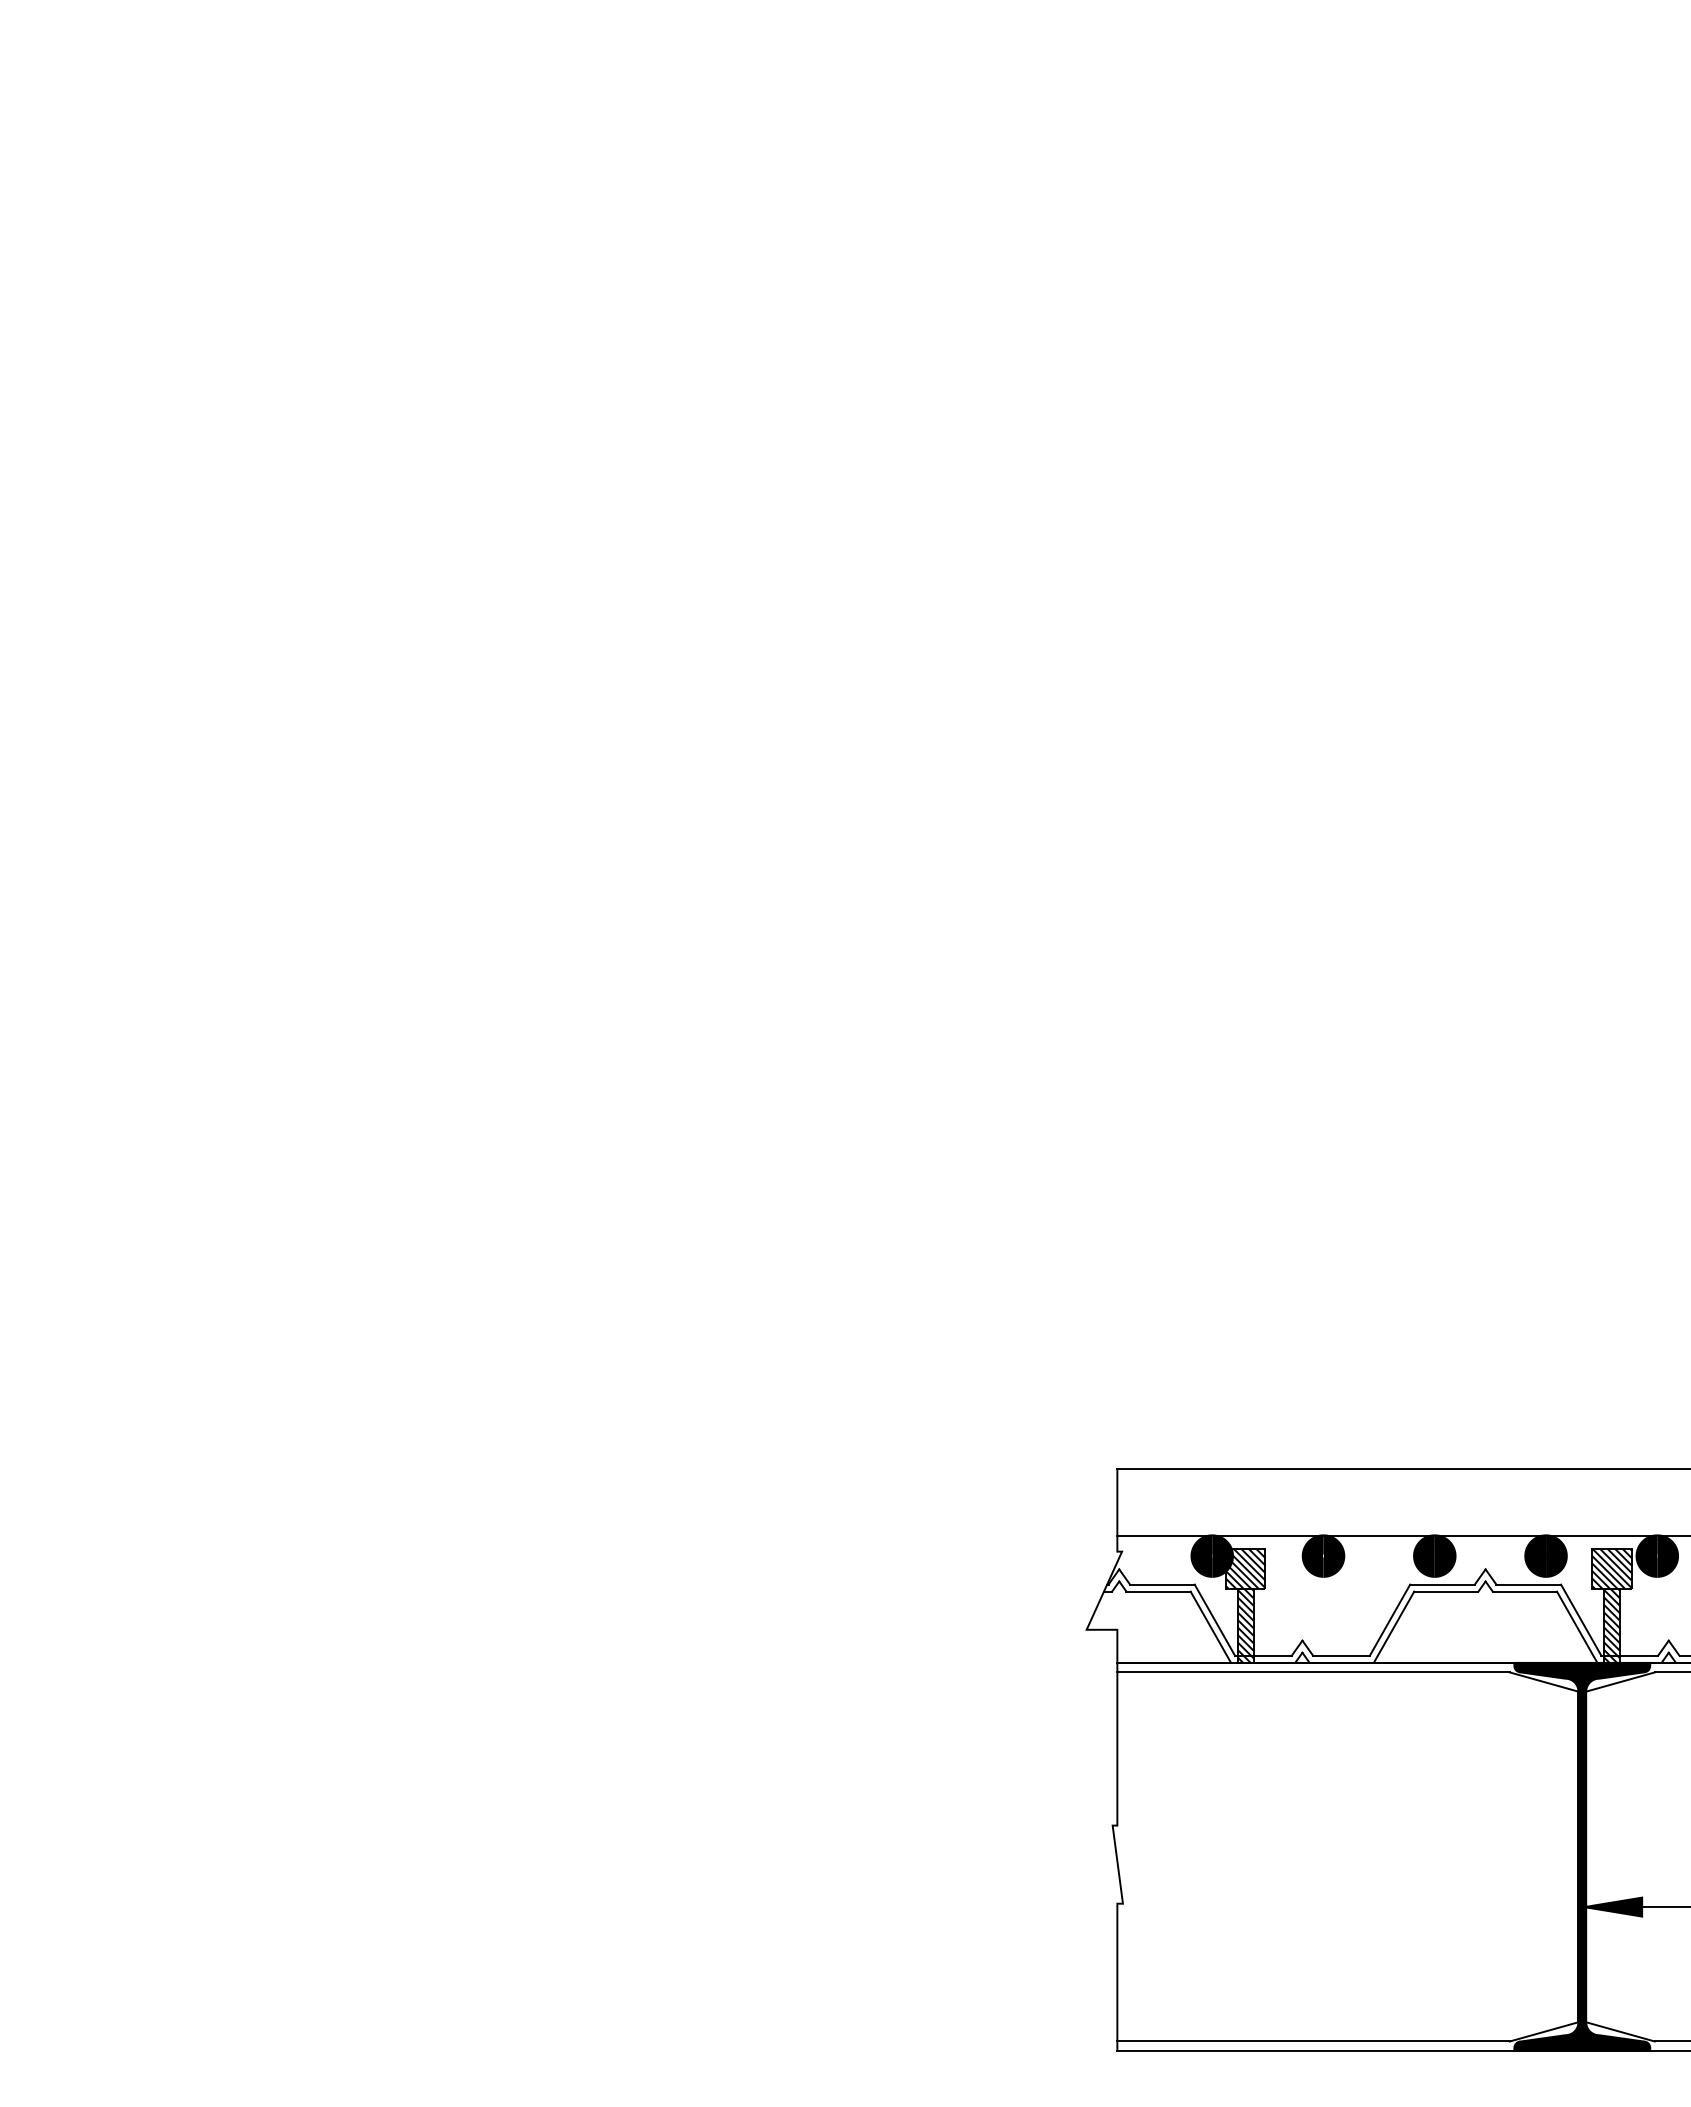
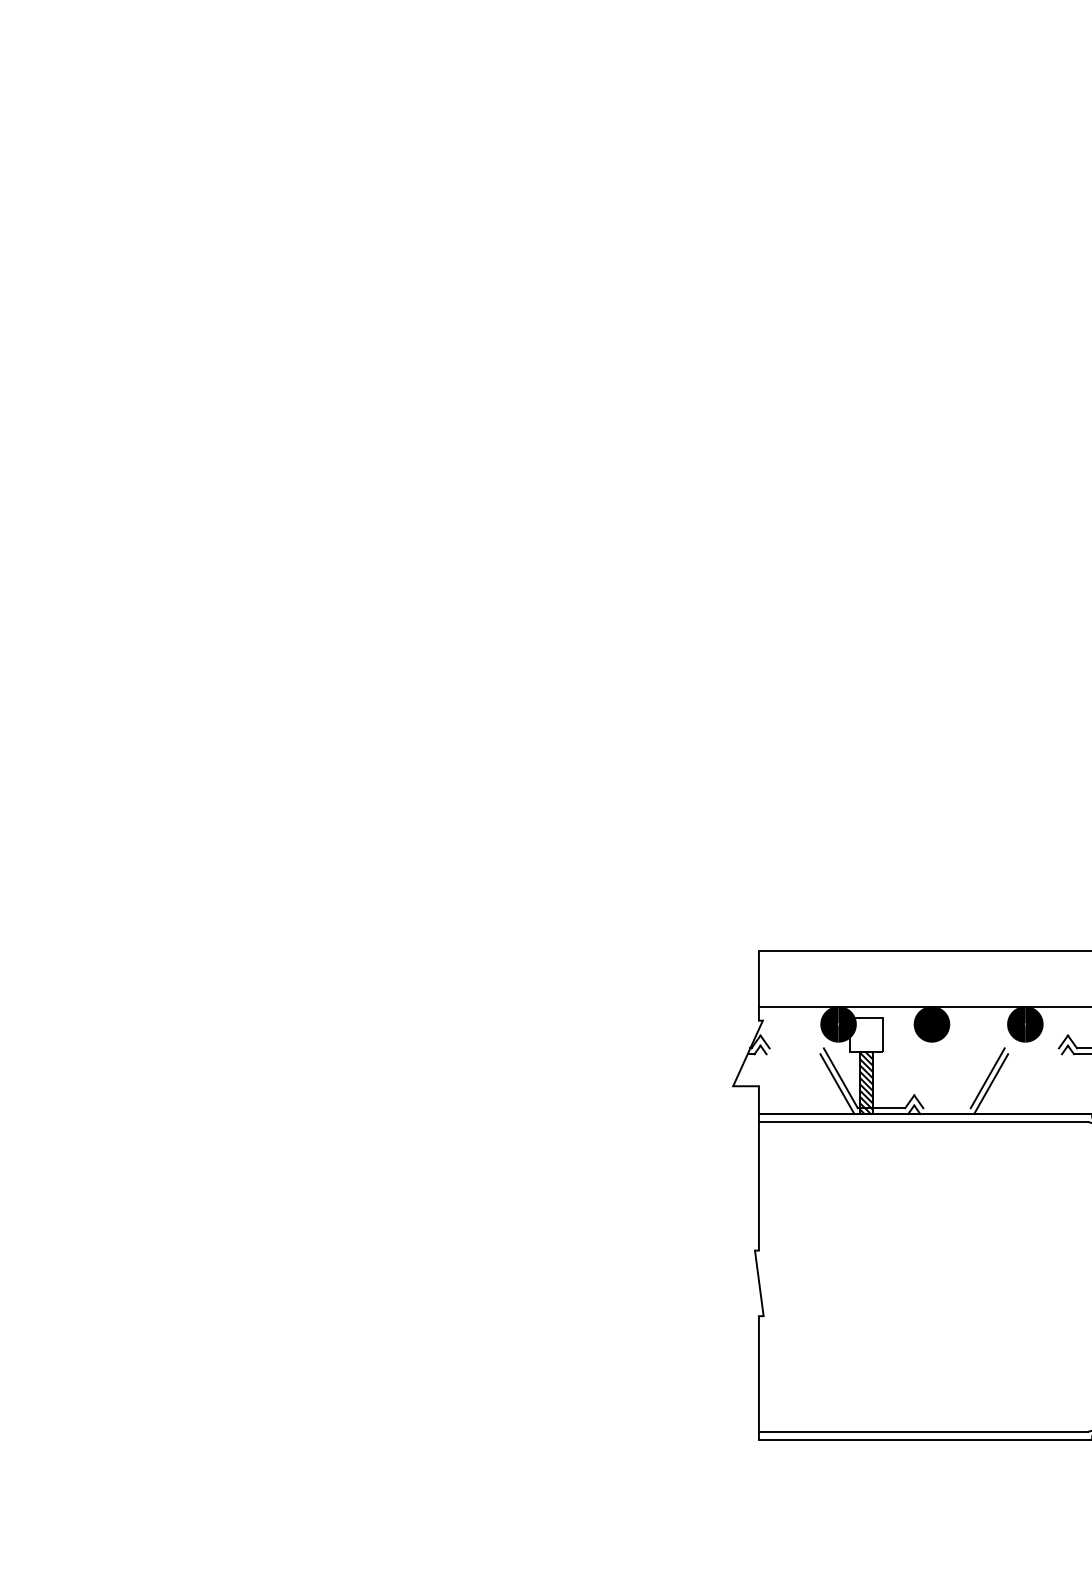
hatch: (1245, 1568) -> (866, 1034), removed
line: (1162, 1584) -> (796, 1048), removed
line: (1442, 1584) -> (1031, 1048), removed
line: (1158, 1591) -> (793, 1054), removed
line: (1446, 1591) -> (1035, 1054), removed
line: (1341, 1655) -> (947, 1107), removed

